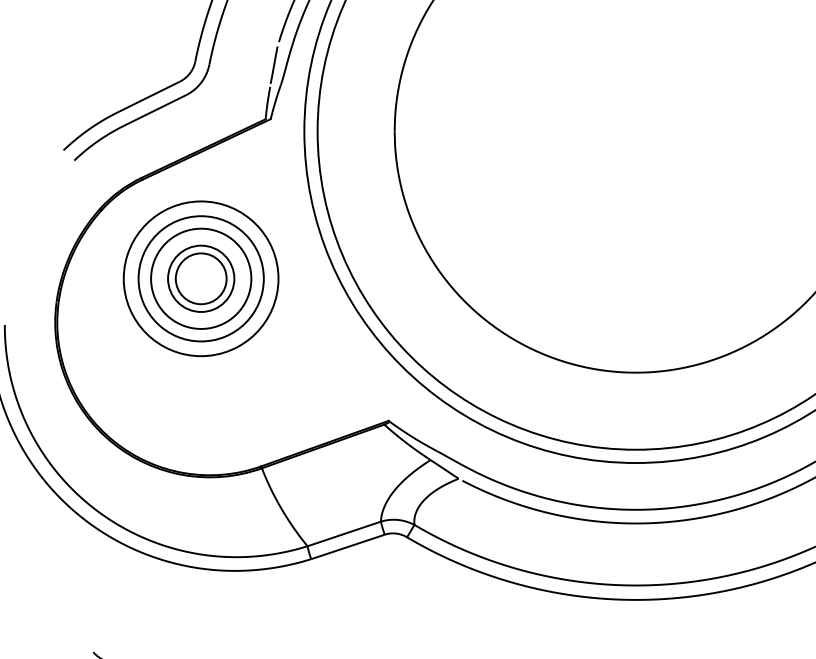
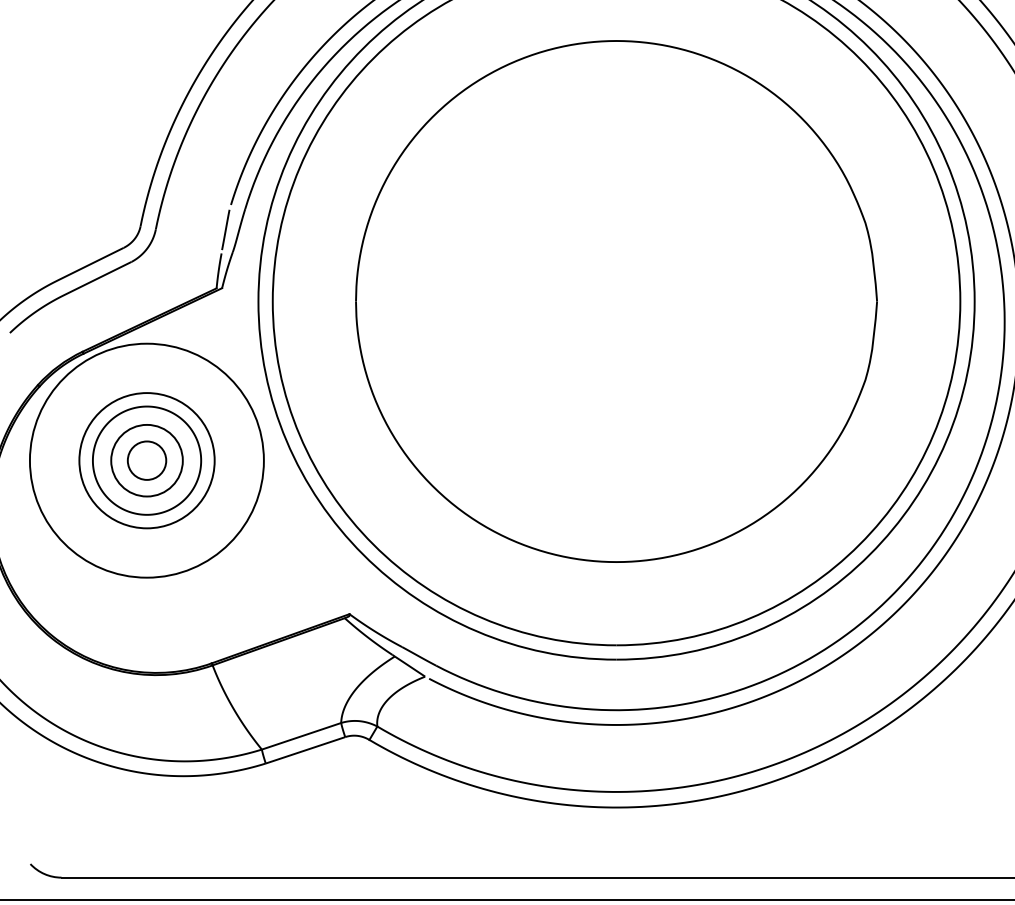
circle: (200, 278) -> (146, 460), size x0.7
circle: (200, 278) -> (146, 460), size x1.4

